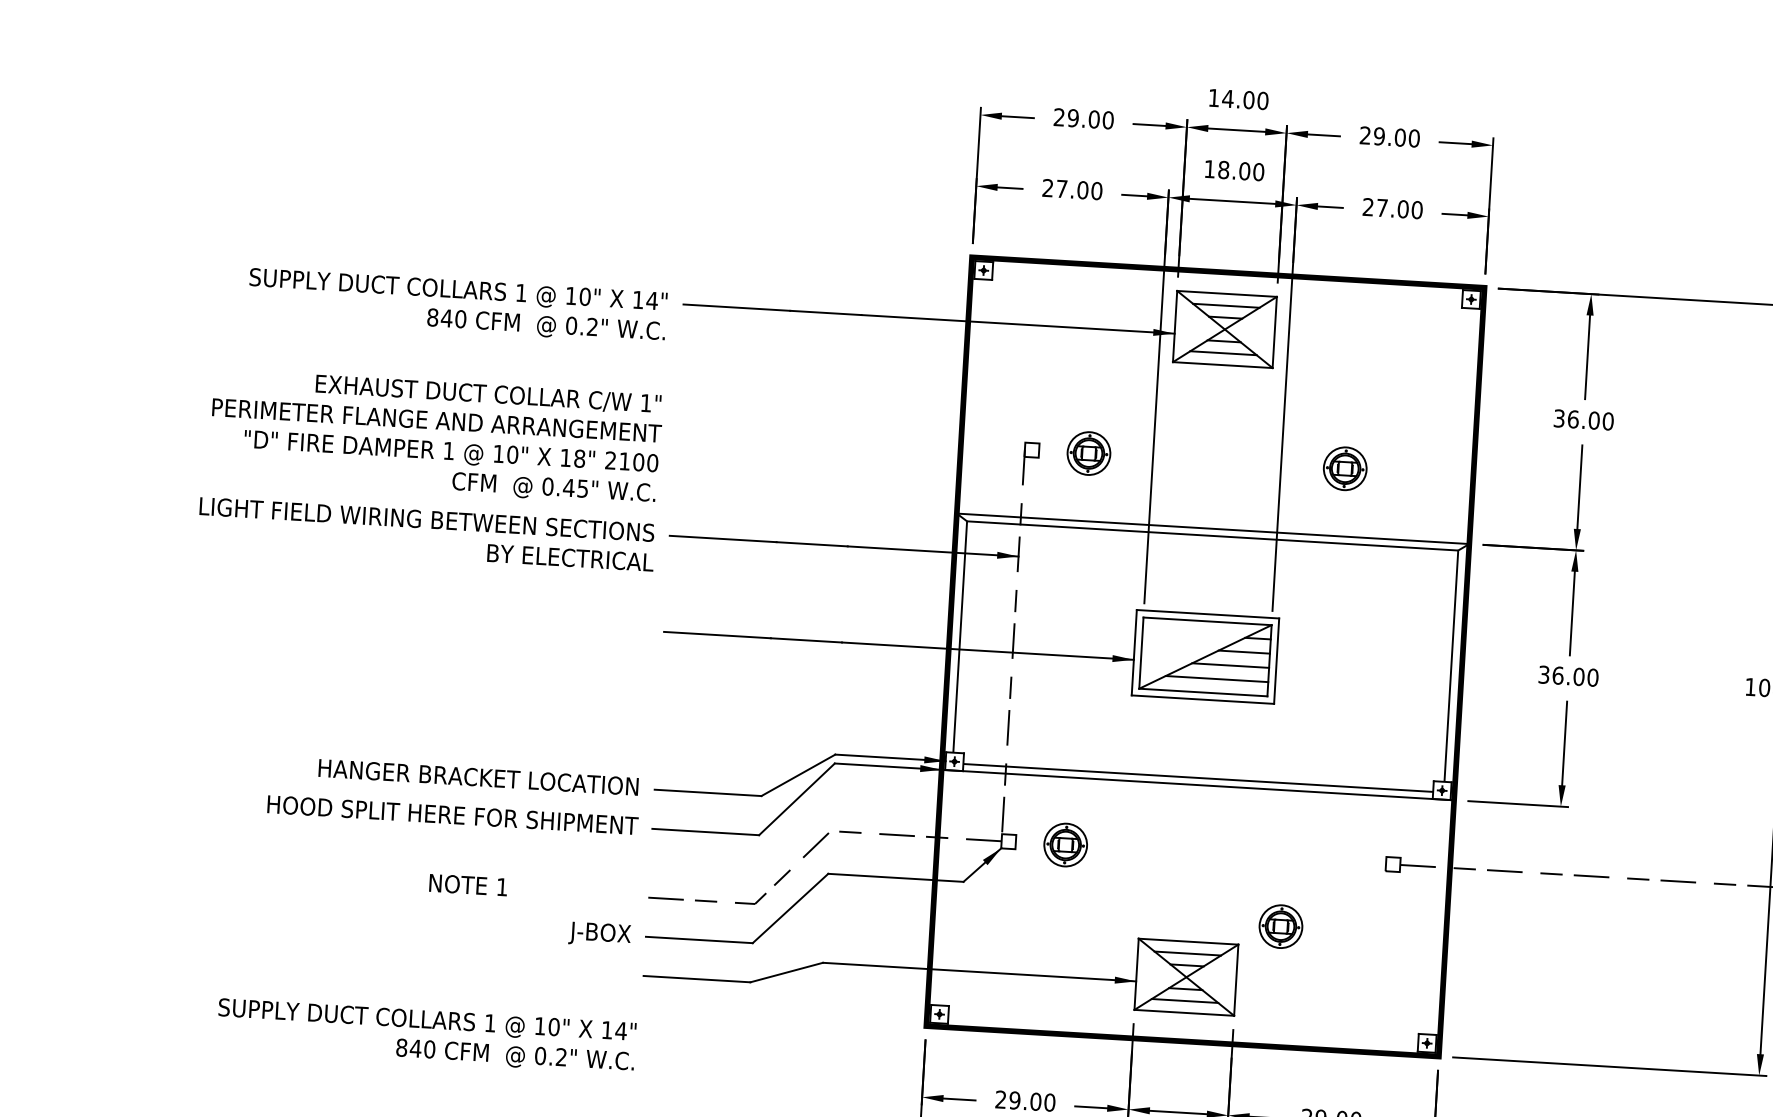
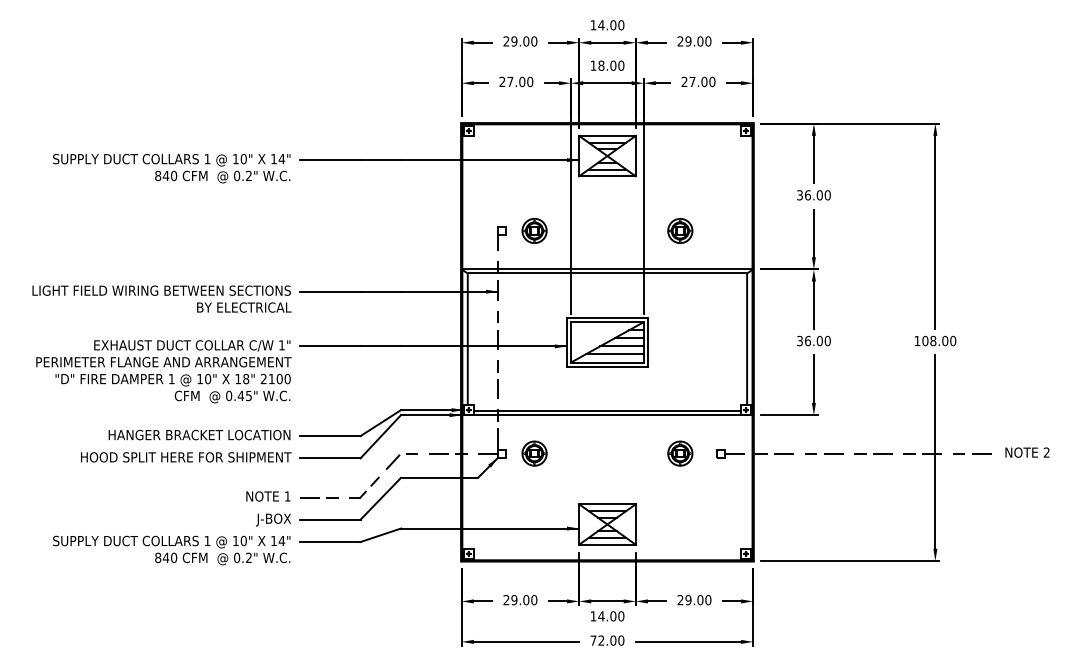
text: (435, 436) -> (163, 371), moved
text: (468, 885) -> (268, 496), moved
part: (1281, 926) -> (680, 453), moved
text: (426, 1036) -> (171, 550), moved

